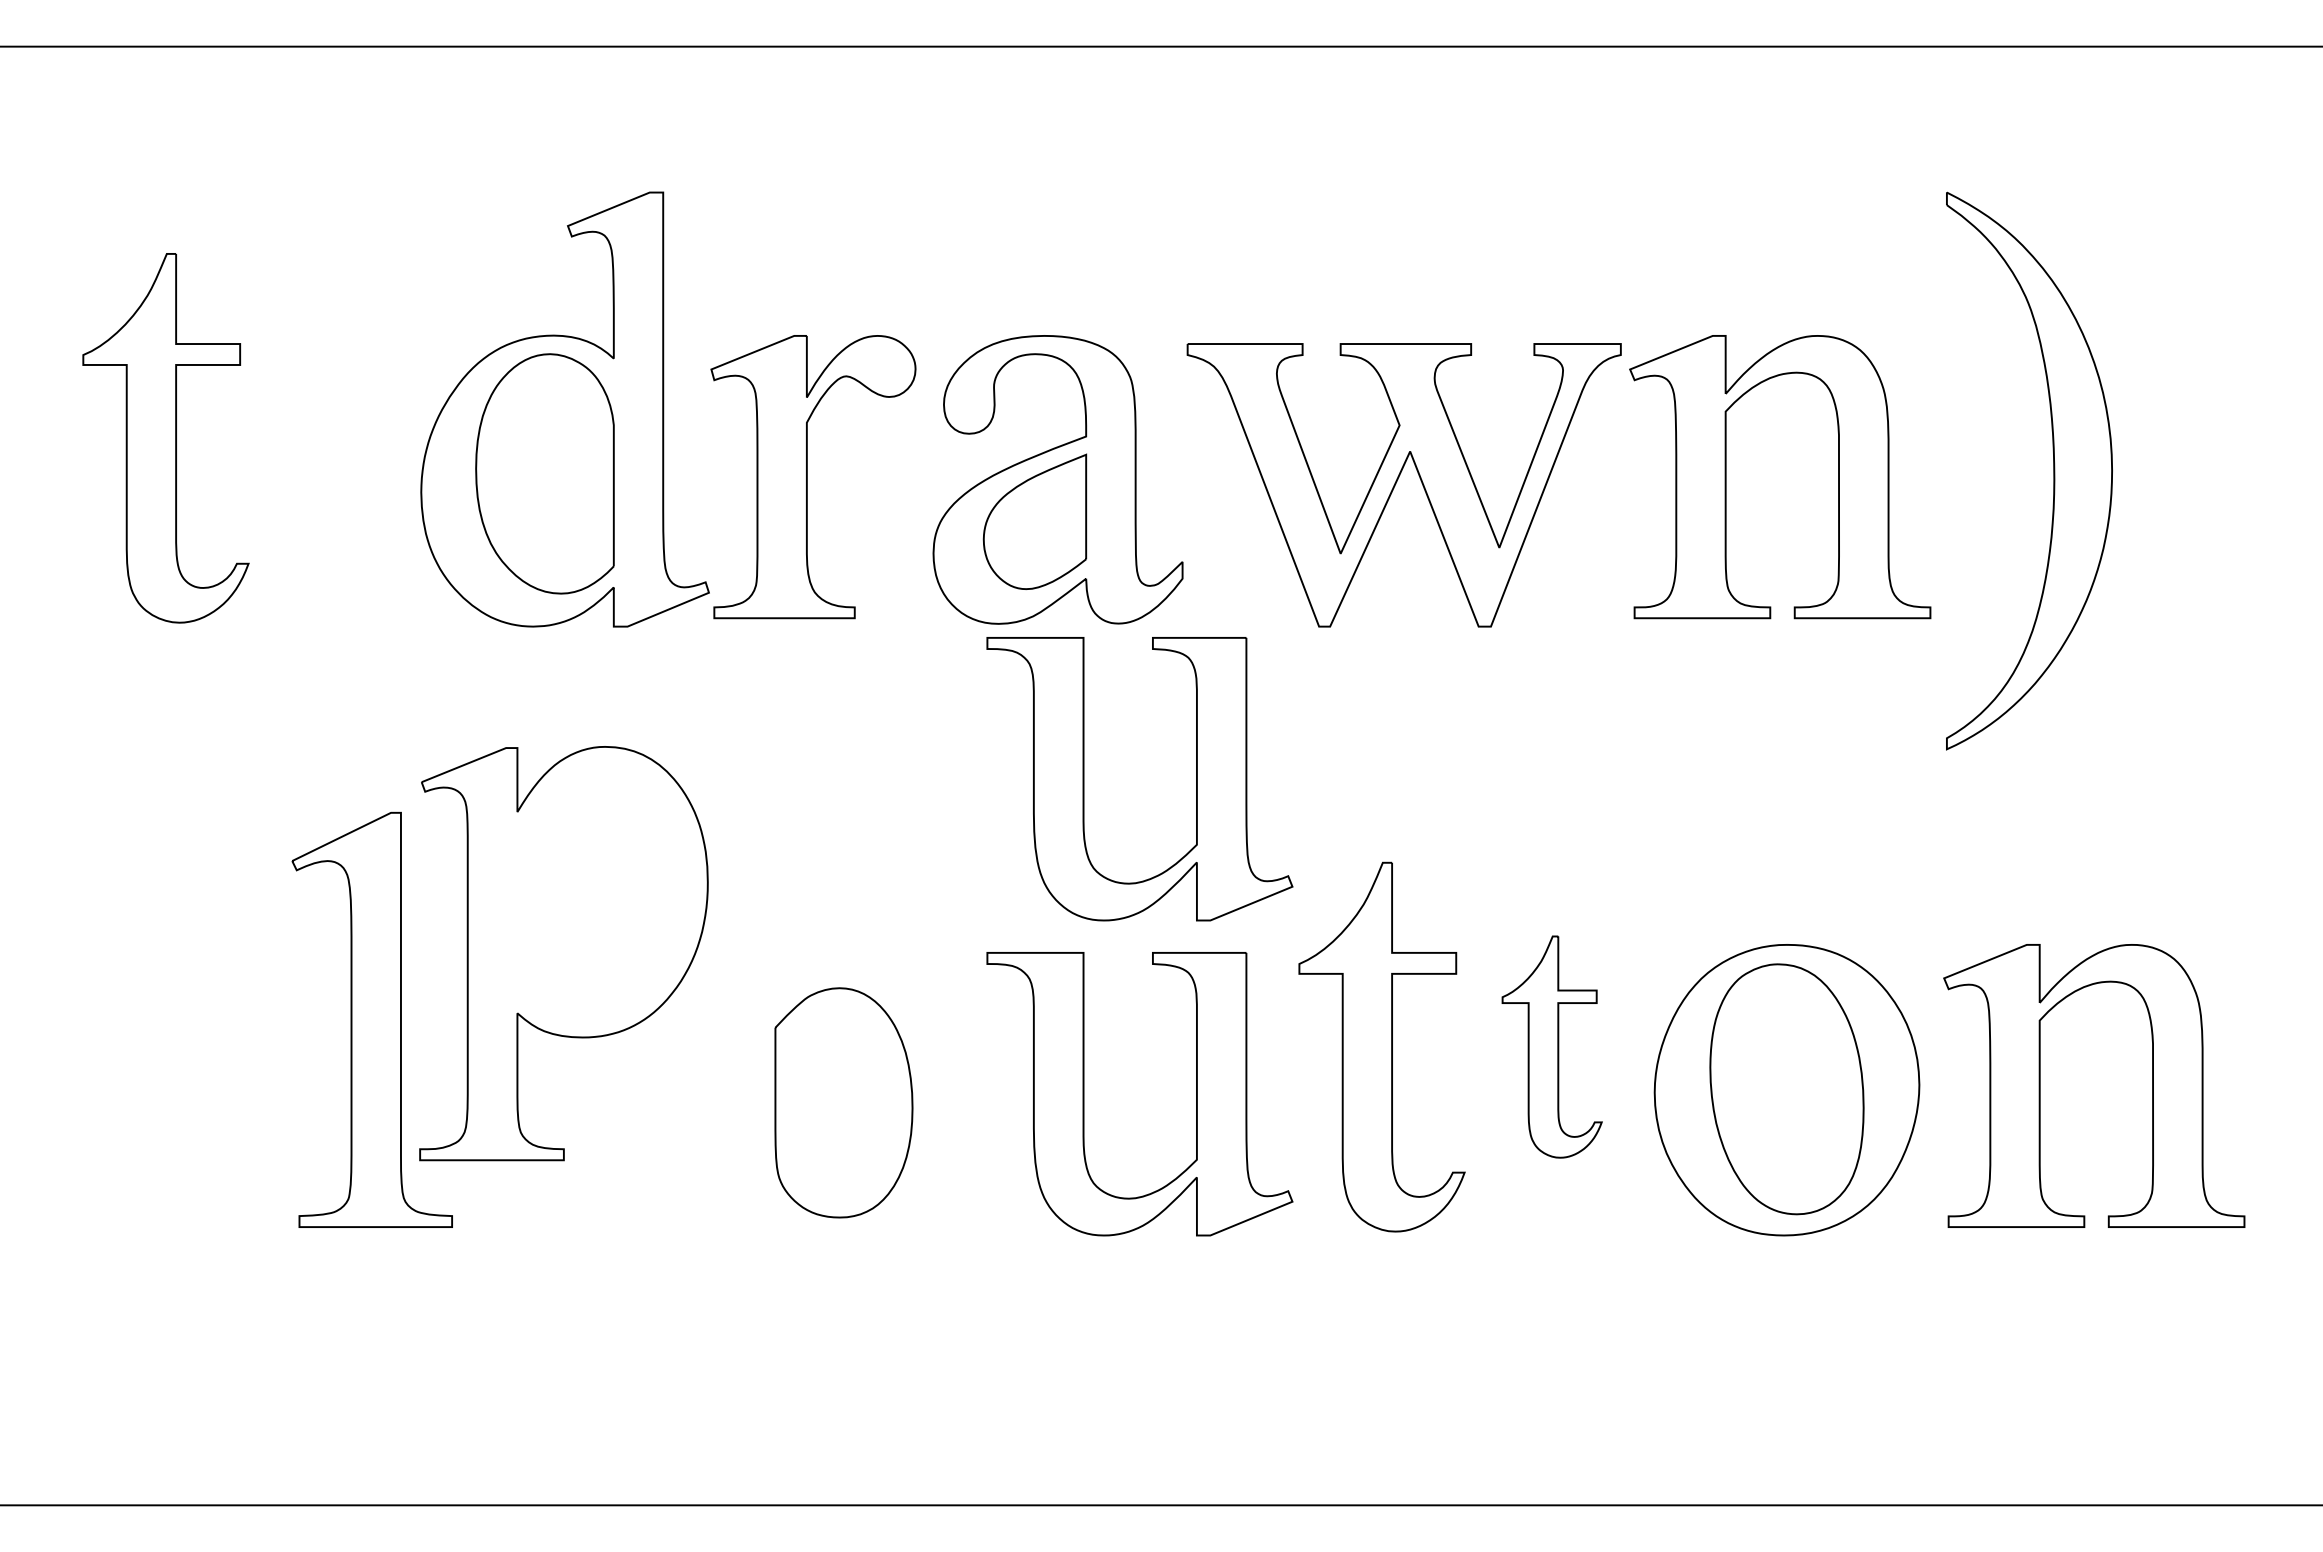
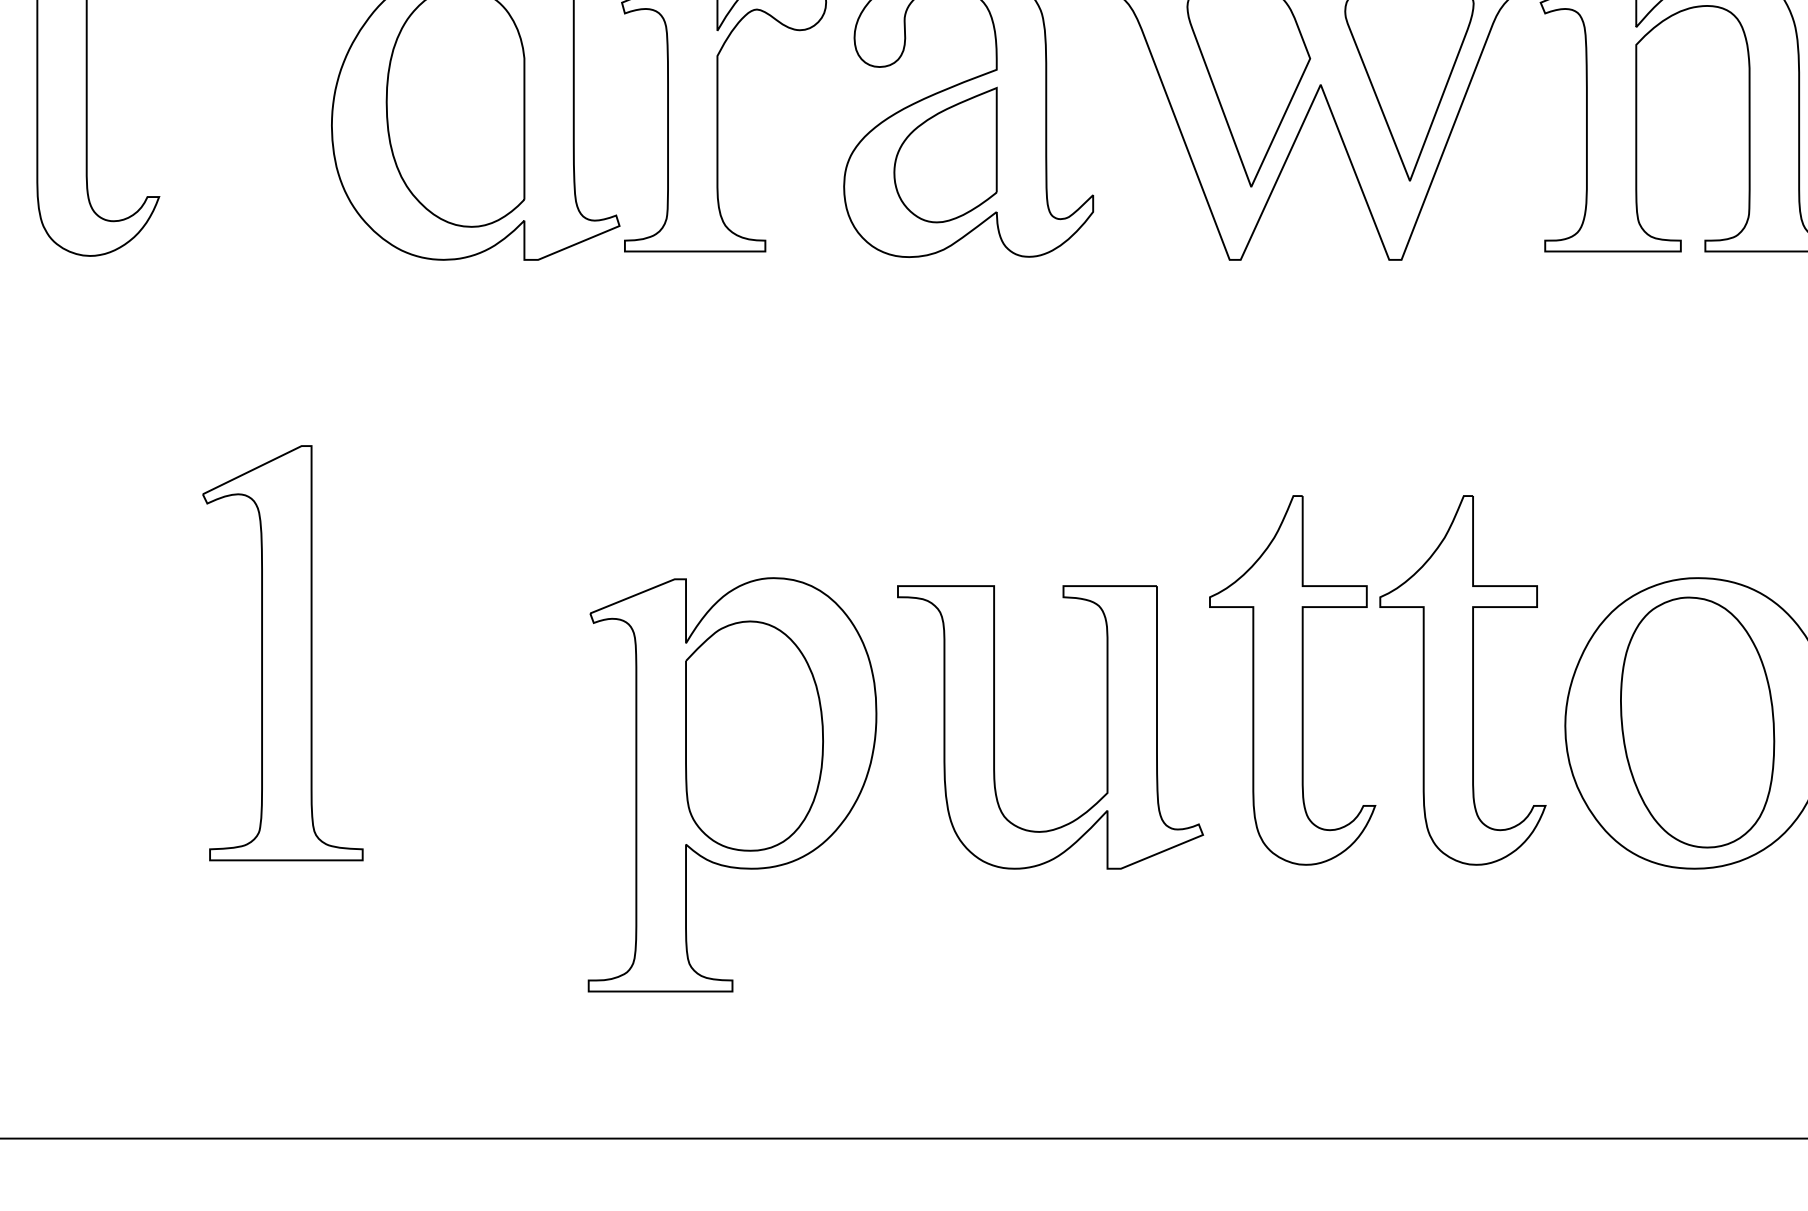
part: (1084, 779) -> (995, 412), removed
part: (563, 953) -> (732, 784), moved
part: (1551, 1046) -> (1462, 679), size x1.67

